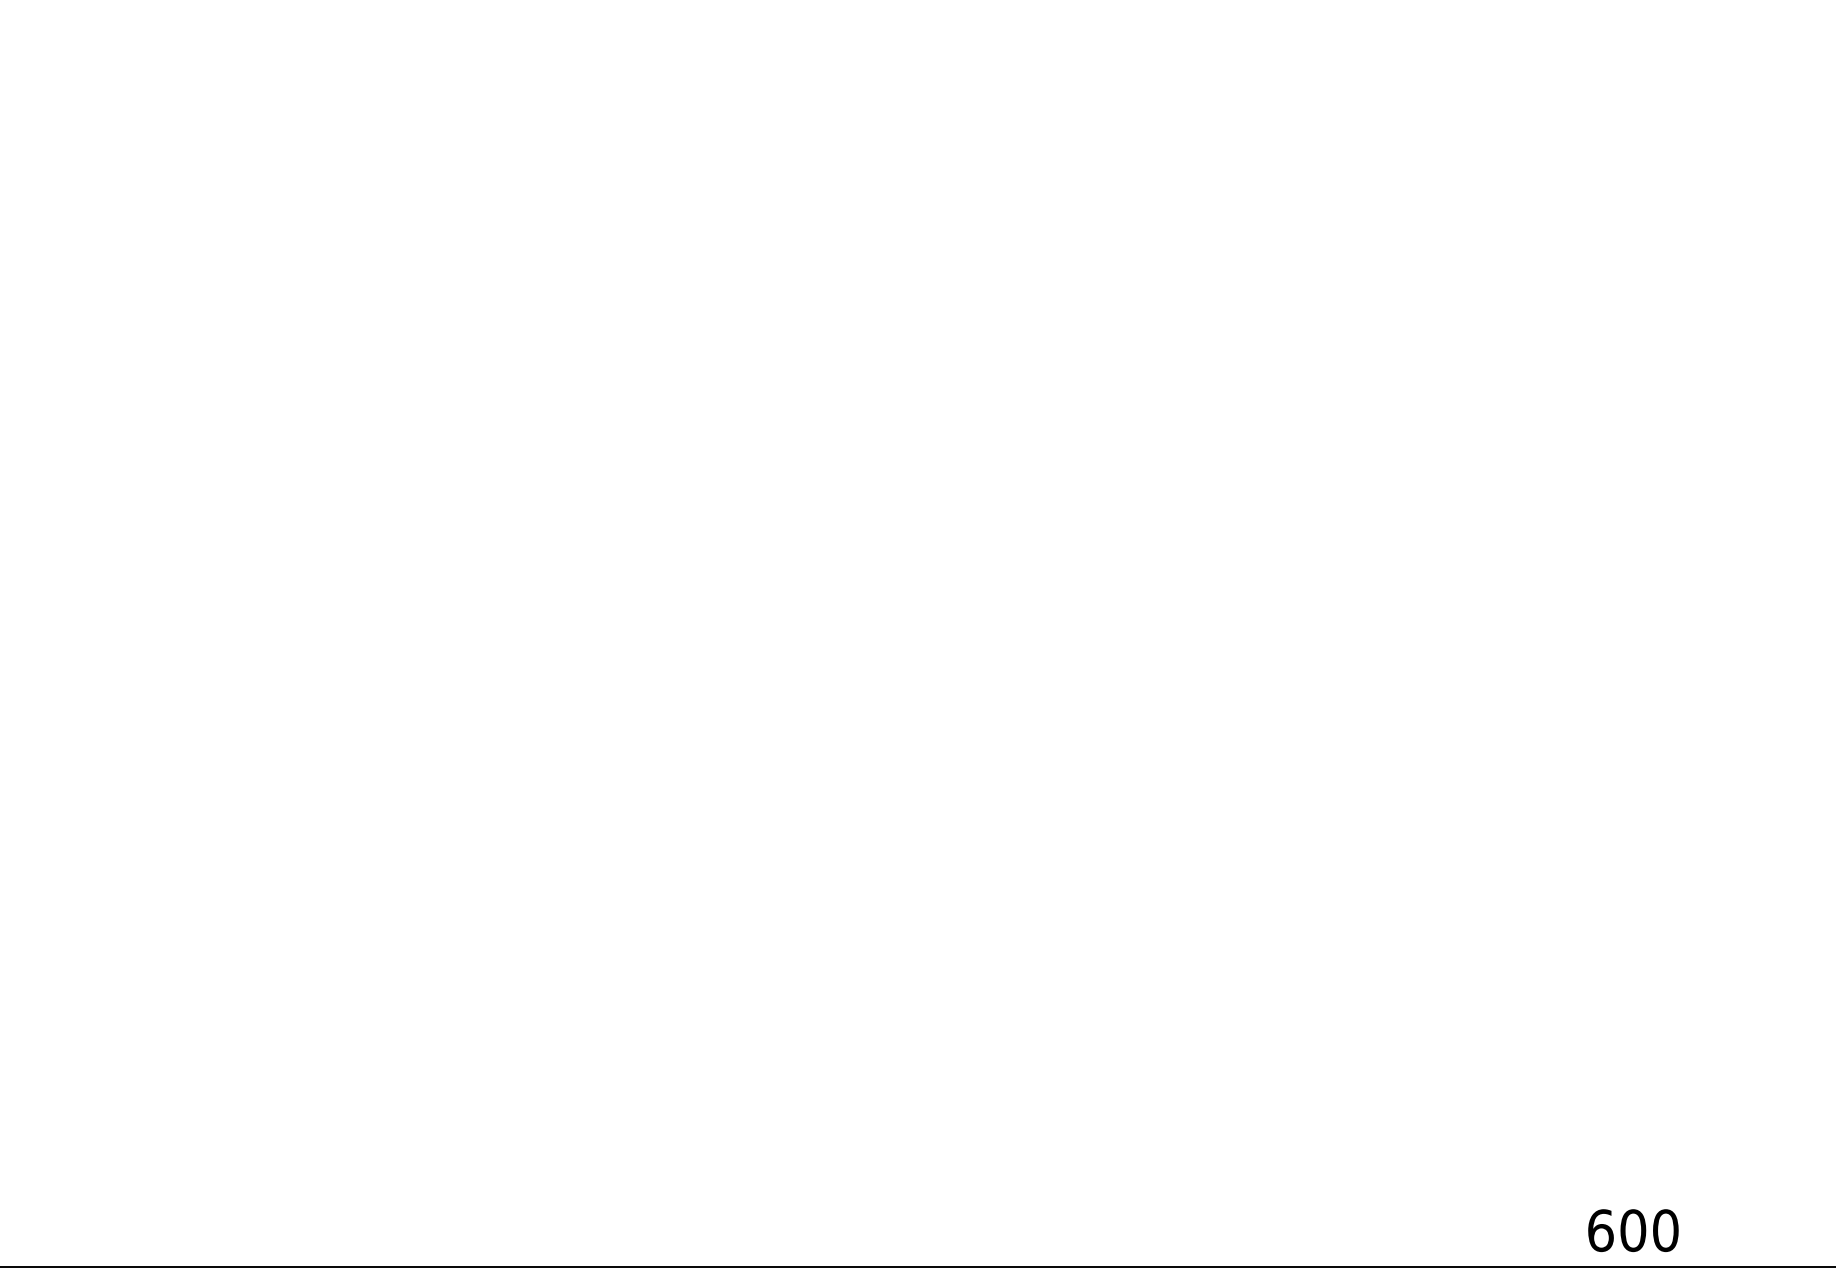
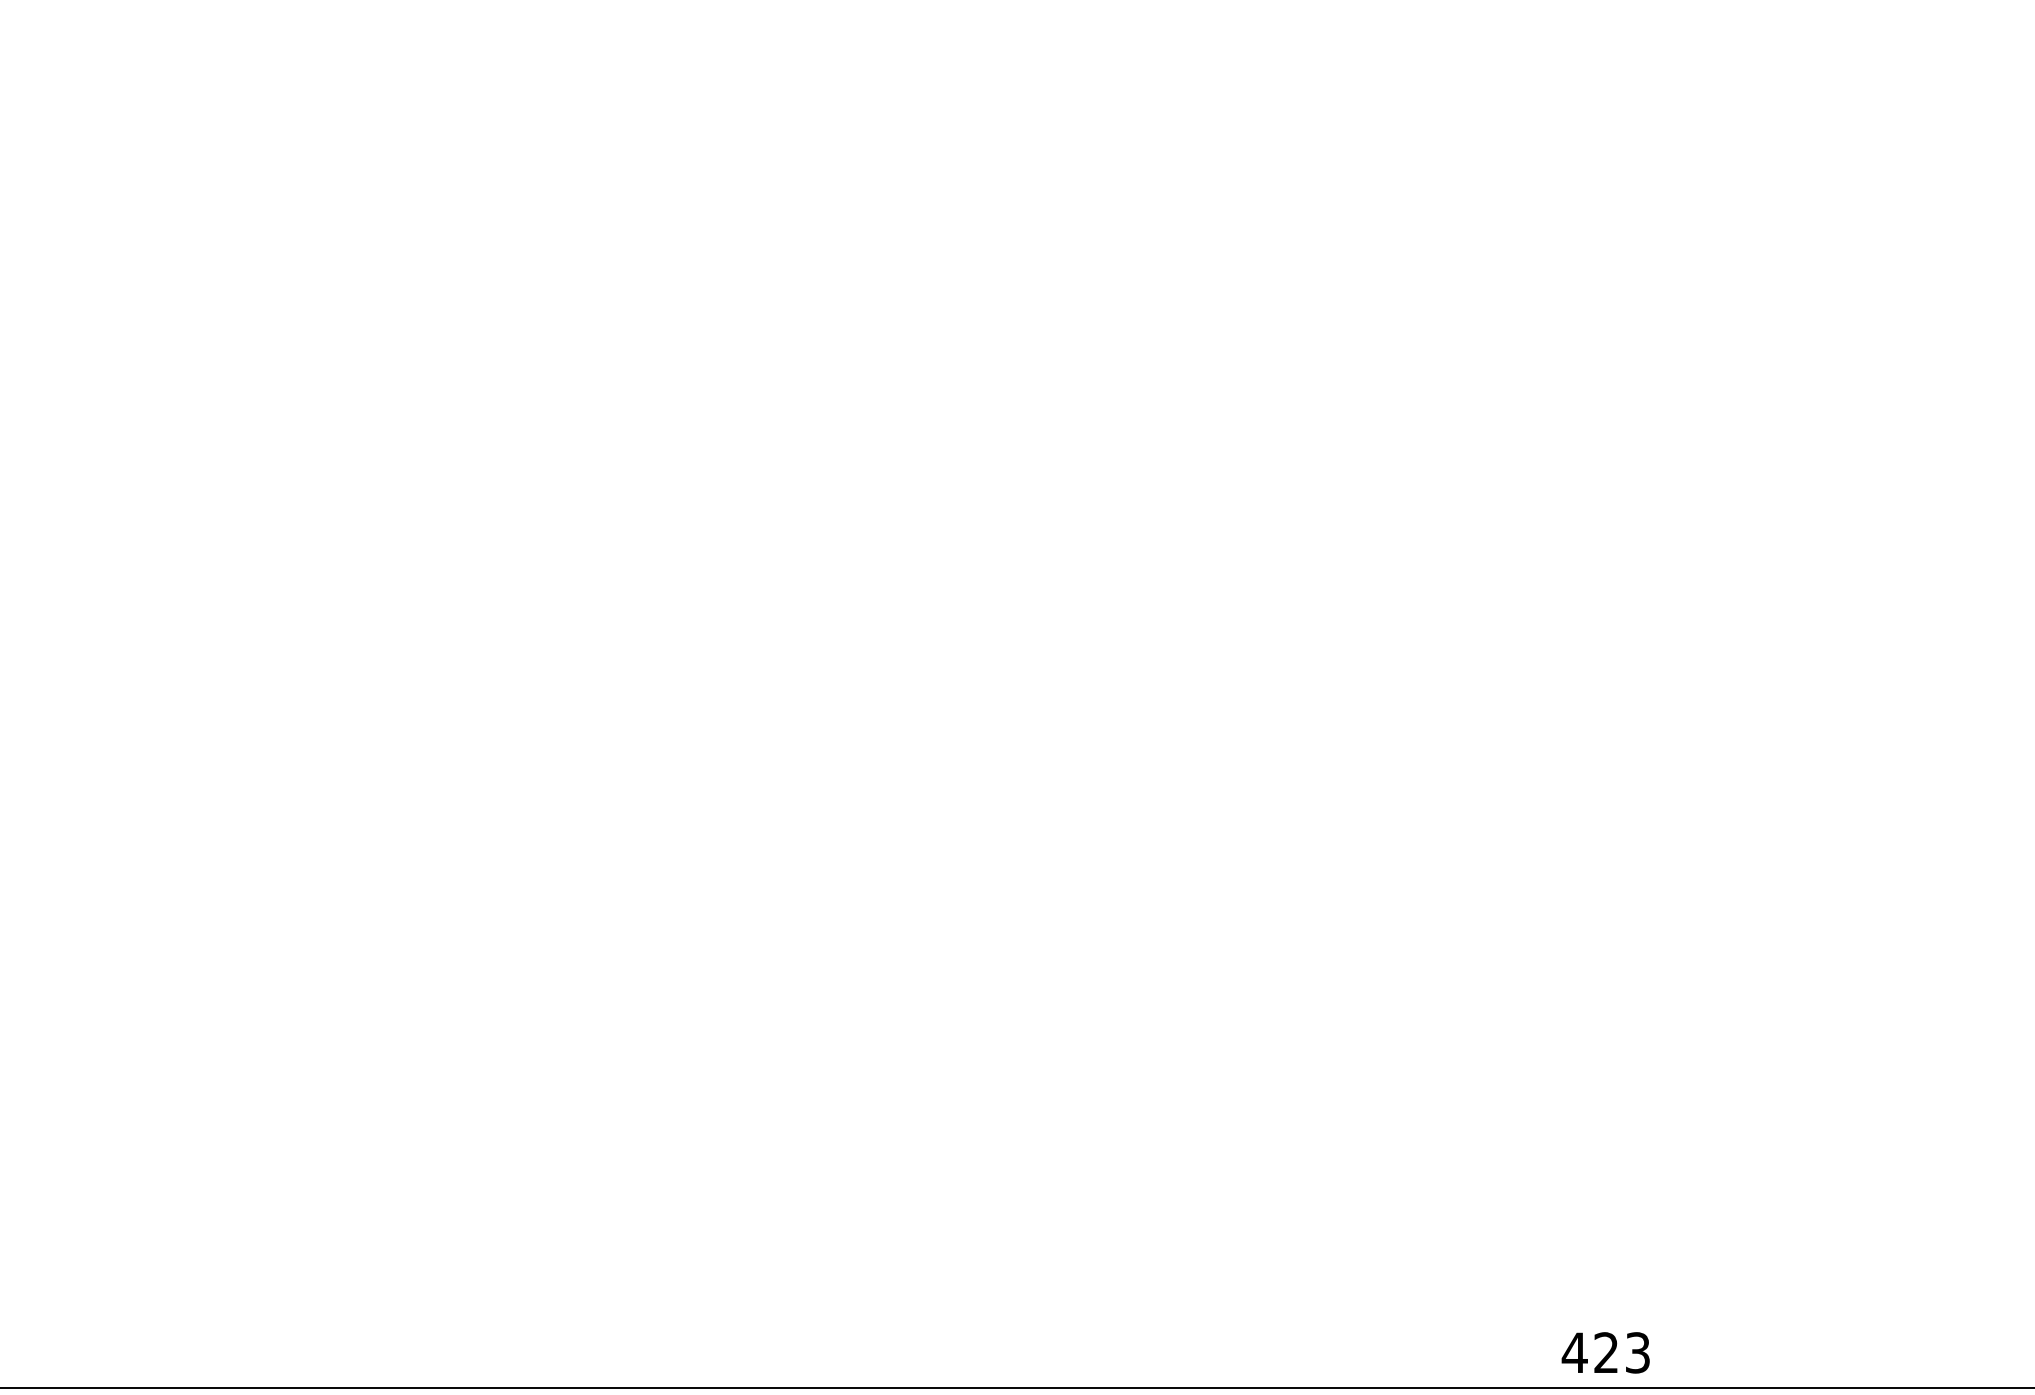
text: (1632, 1230) -> (1605, 1352), 600 -> 423

